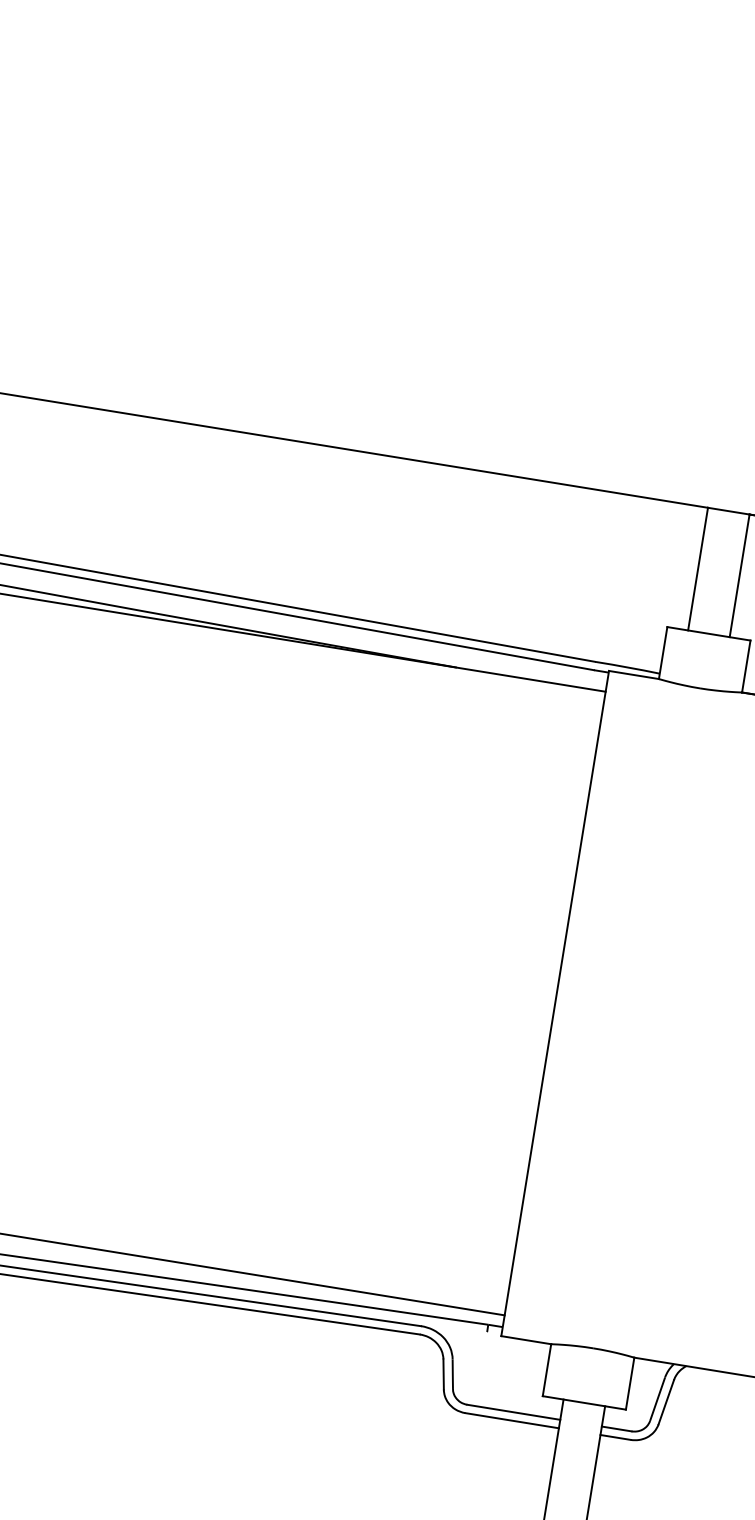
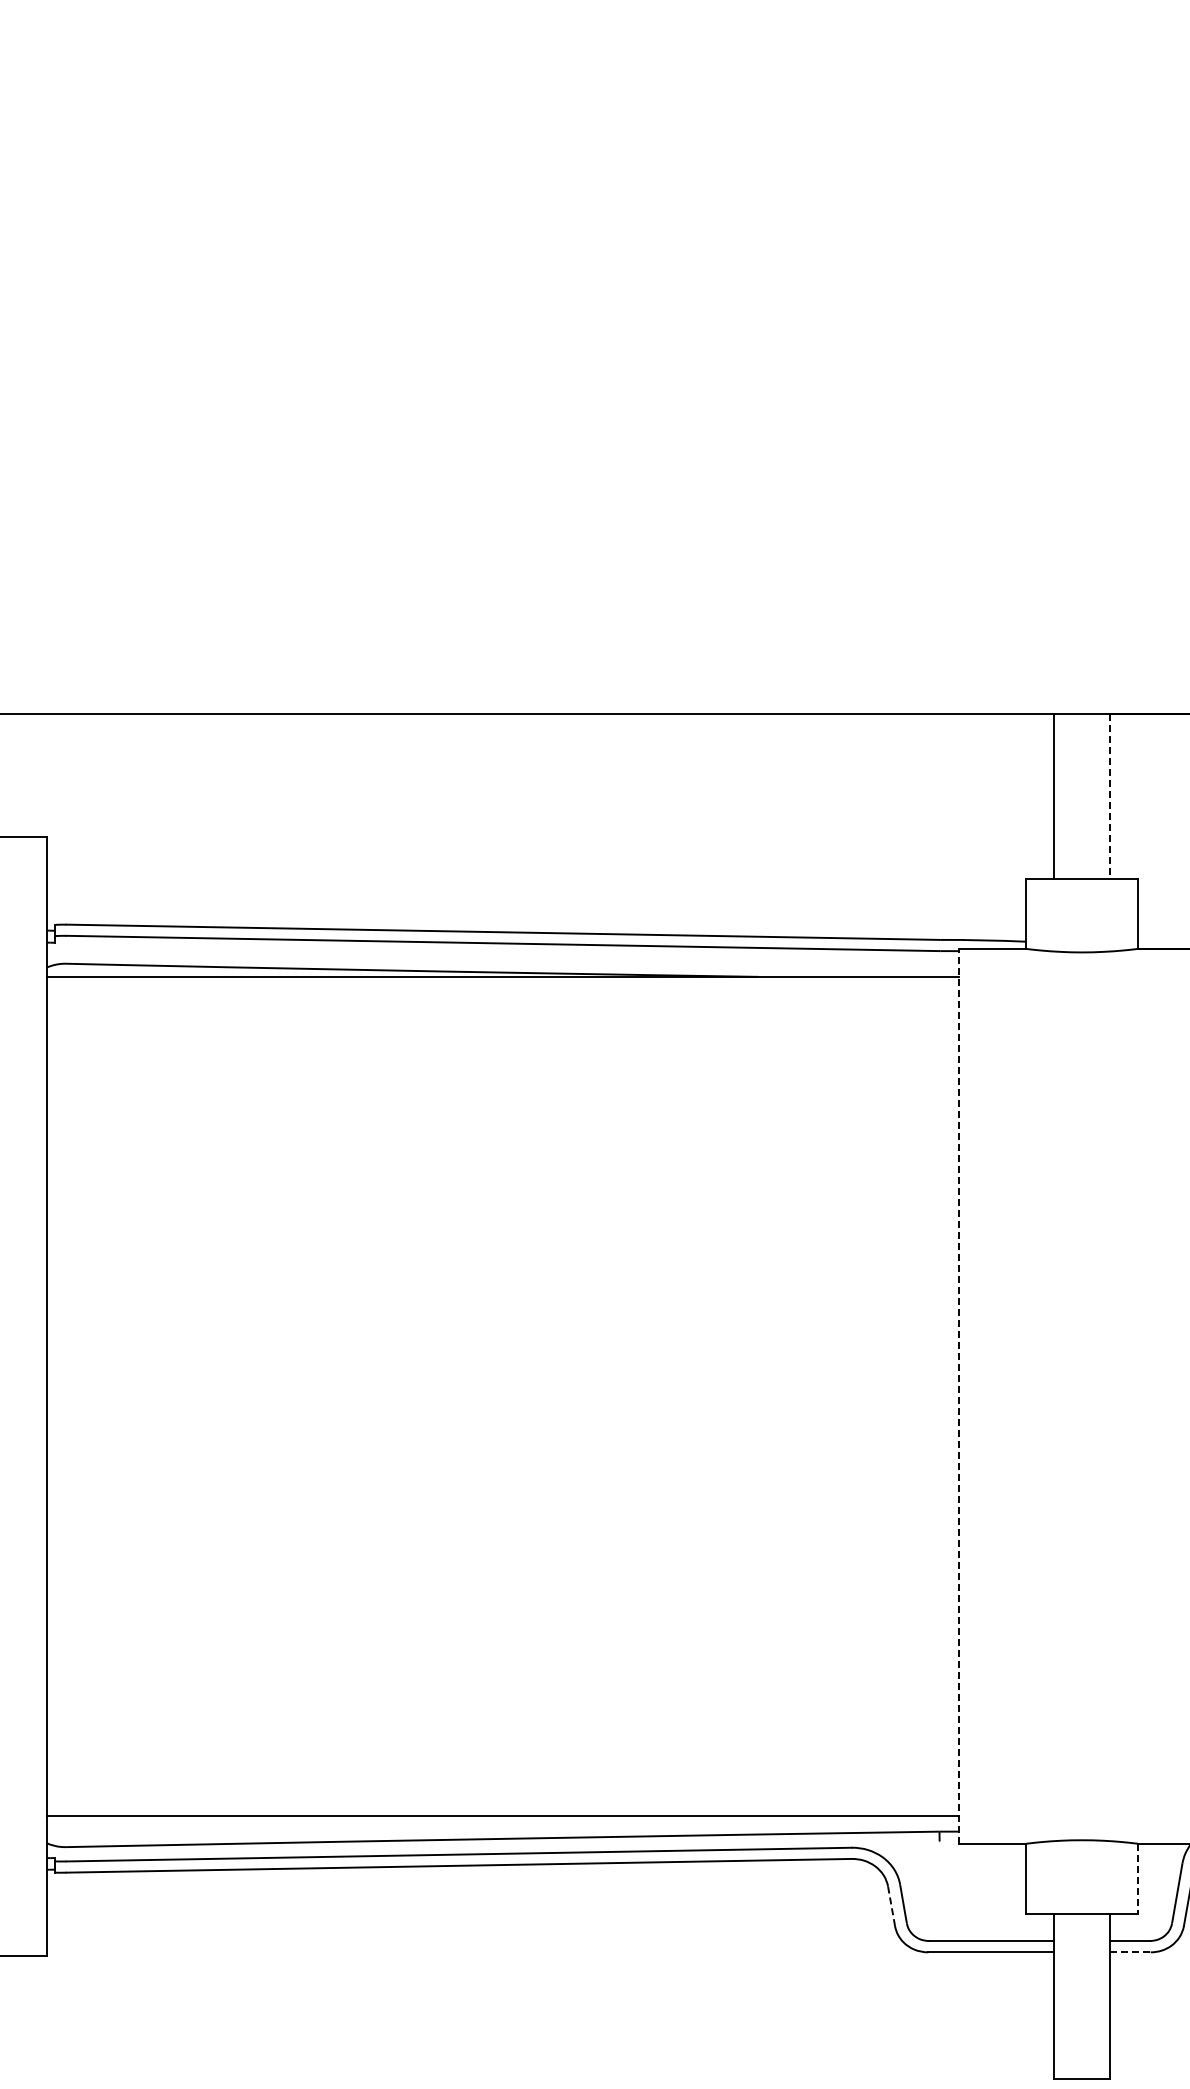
line: (739, 576) -> (1110, 797), solid -> dashed
line: (555, 1002) -> (959, 1395), solid -> dashed
line: (443, 1374) -> (891, 1906), solid -> dashed
line: (629, 1383) -> (1137, 1878), solid -> dashed
line: (615, 1437) -> (1130, 1952), solid -> dashed

